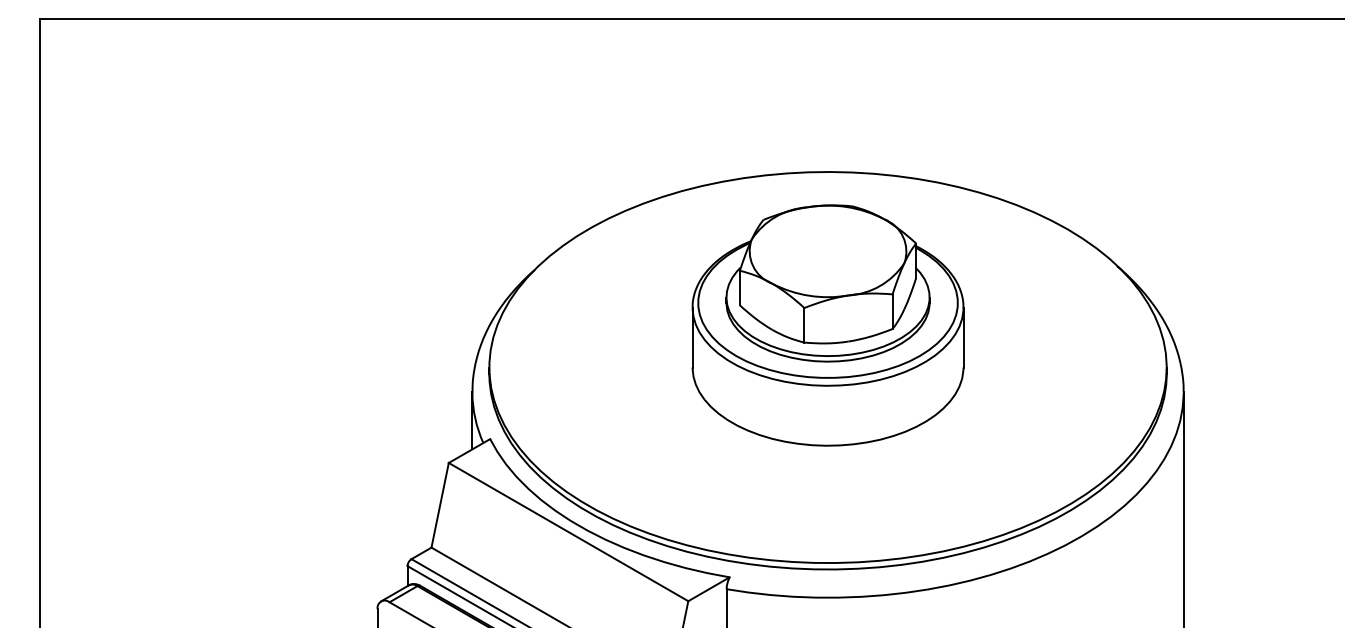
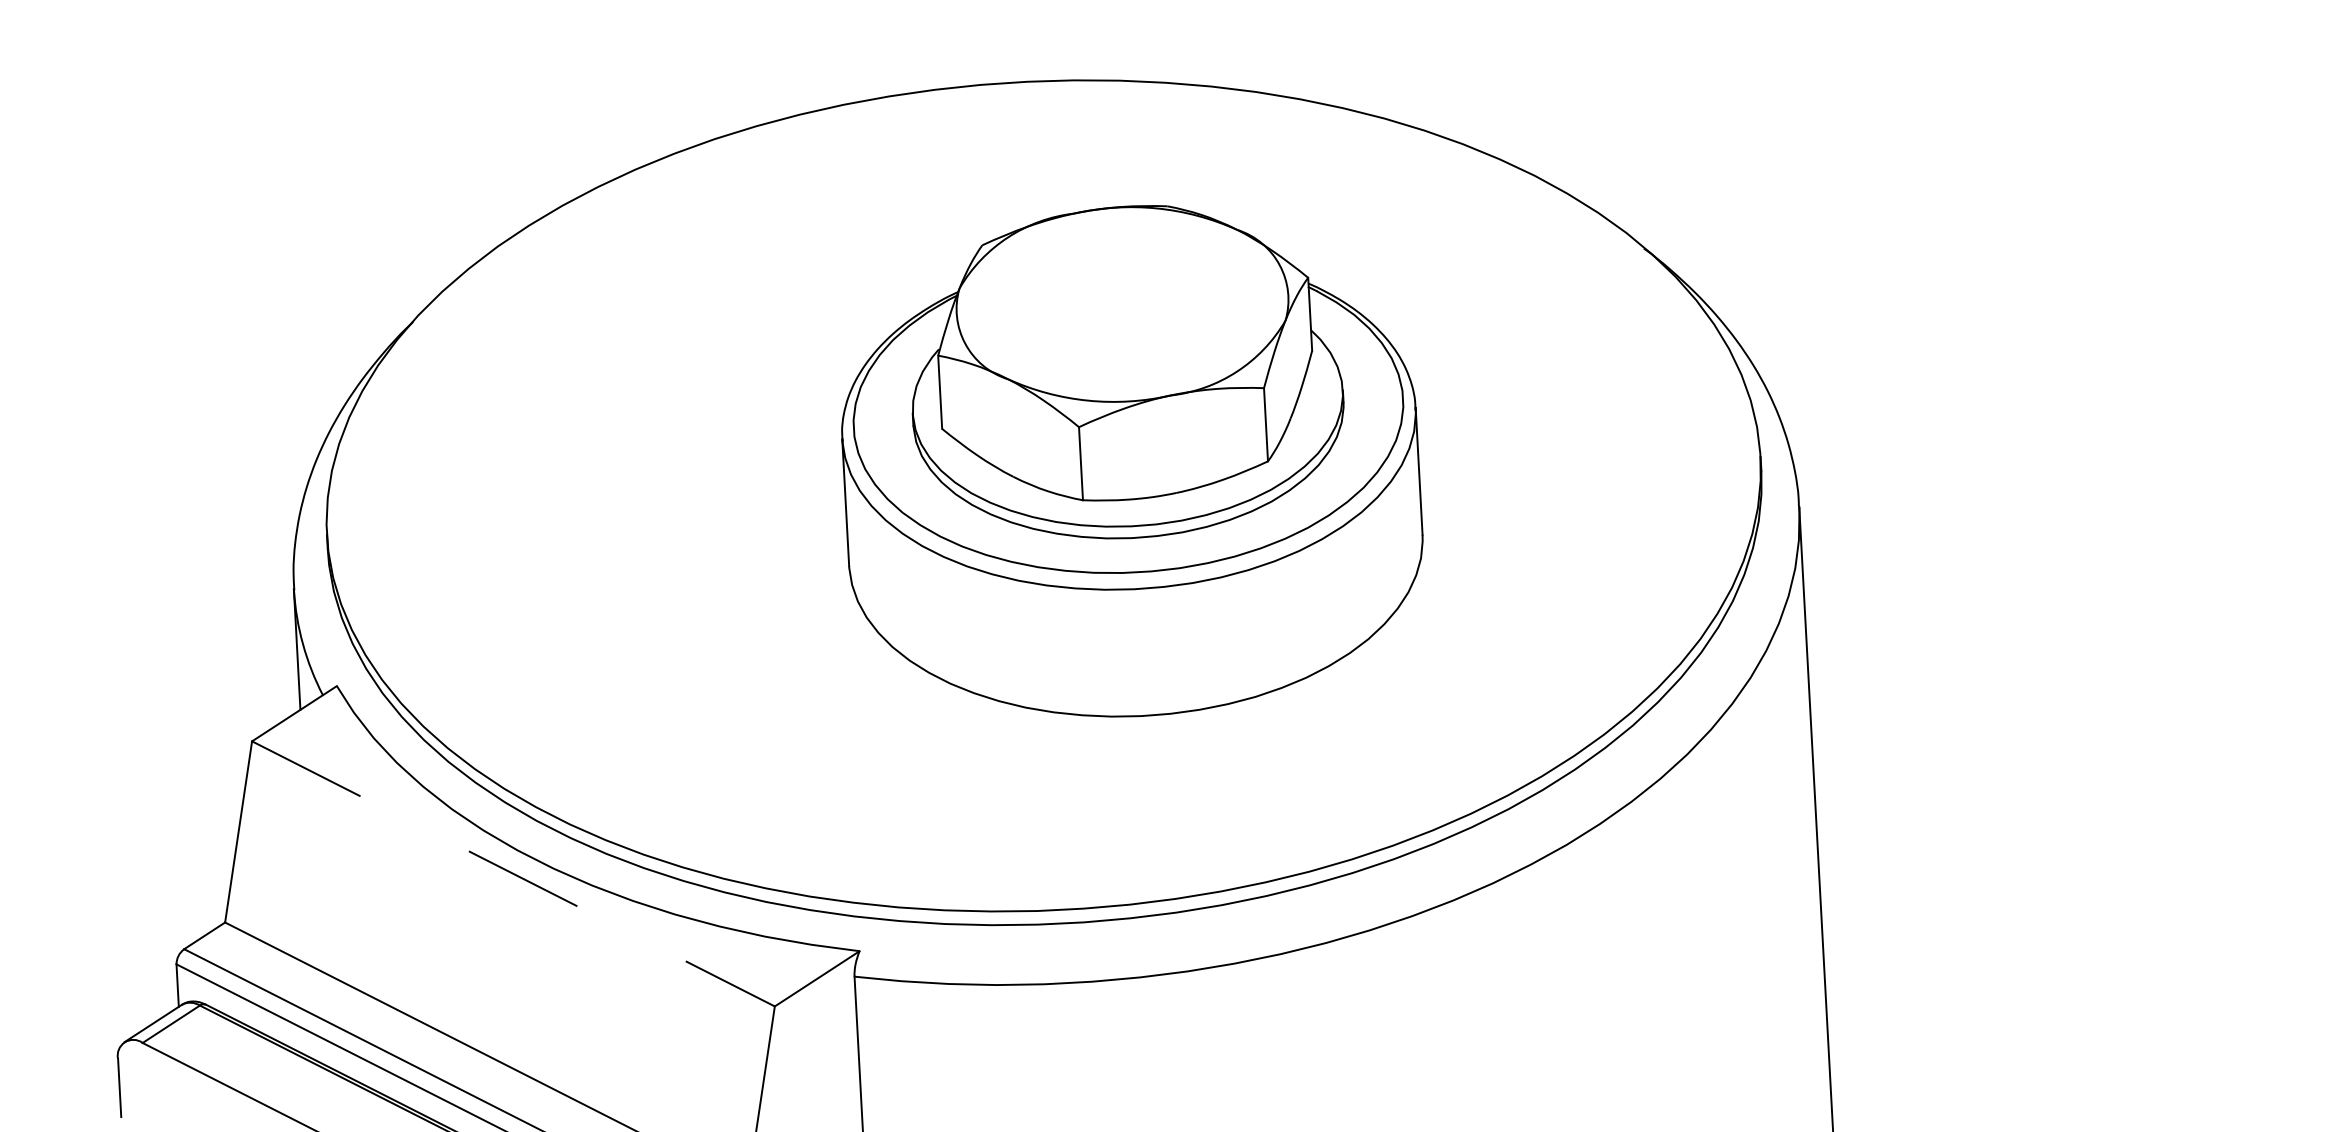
part: (827, 325) -> (1129, 461), moved
line: (569, 532) -> (515, 874), solid -> dashed

